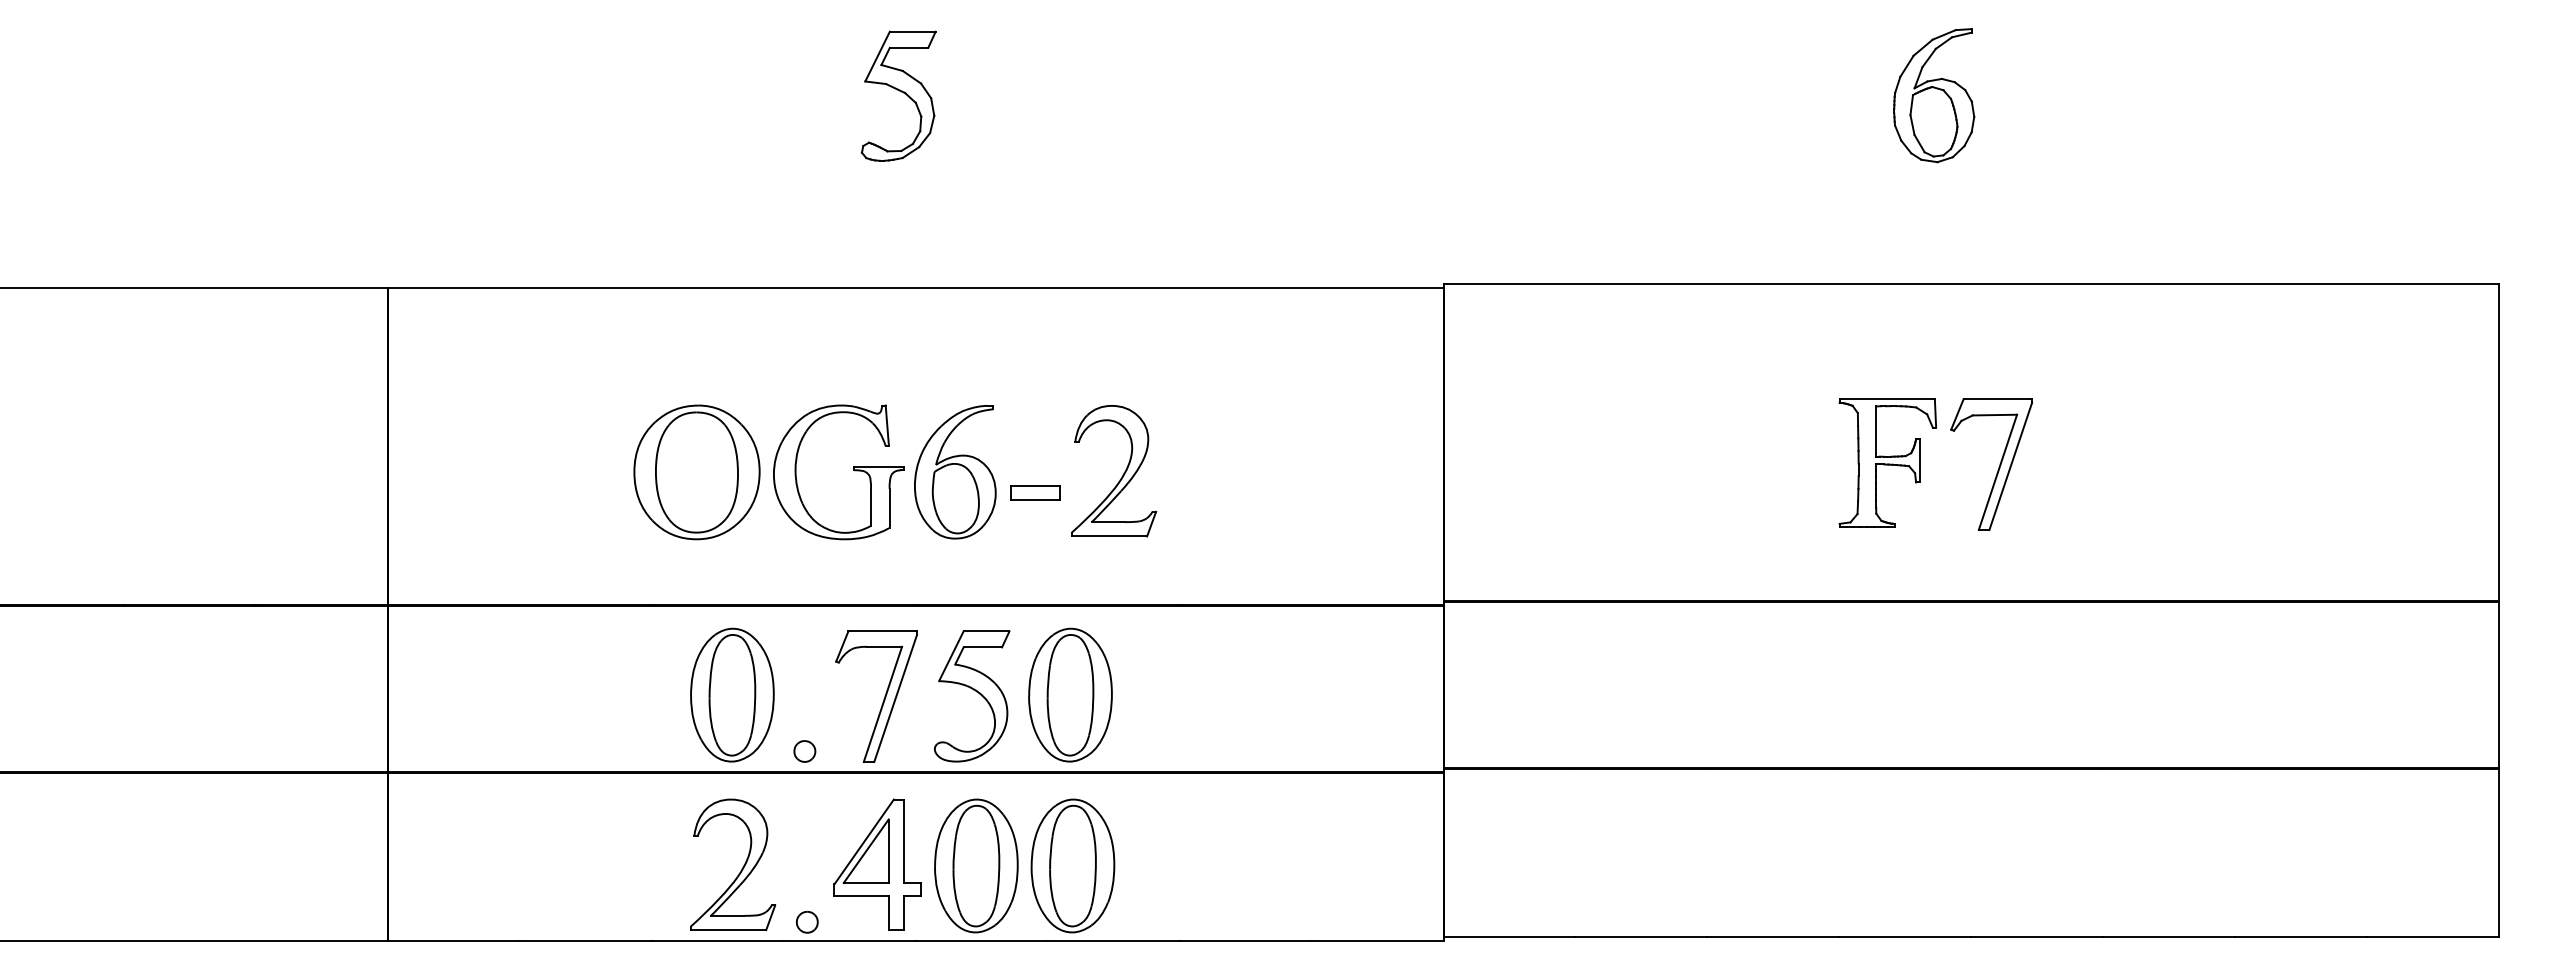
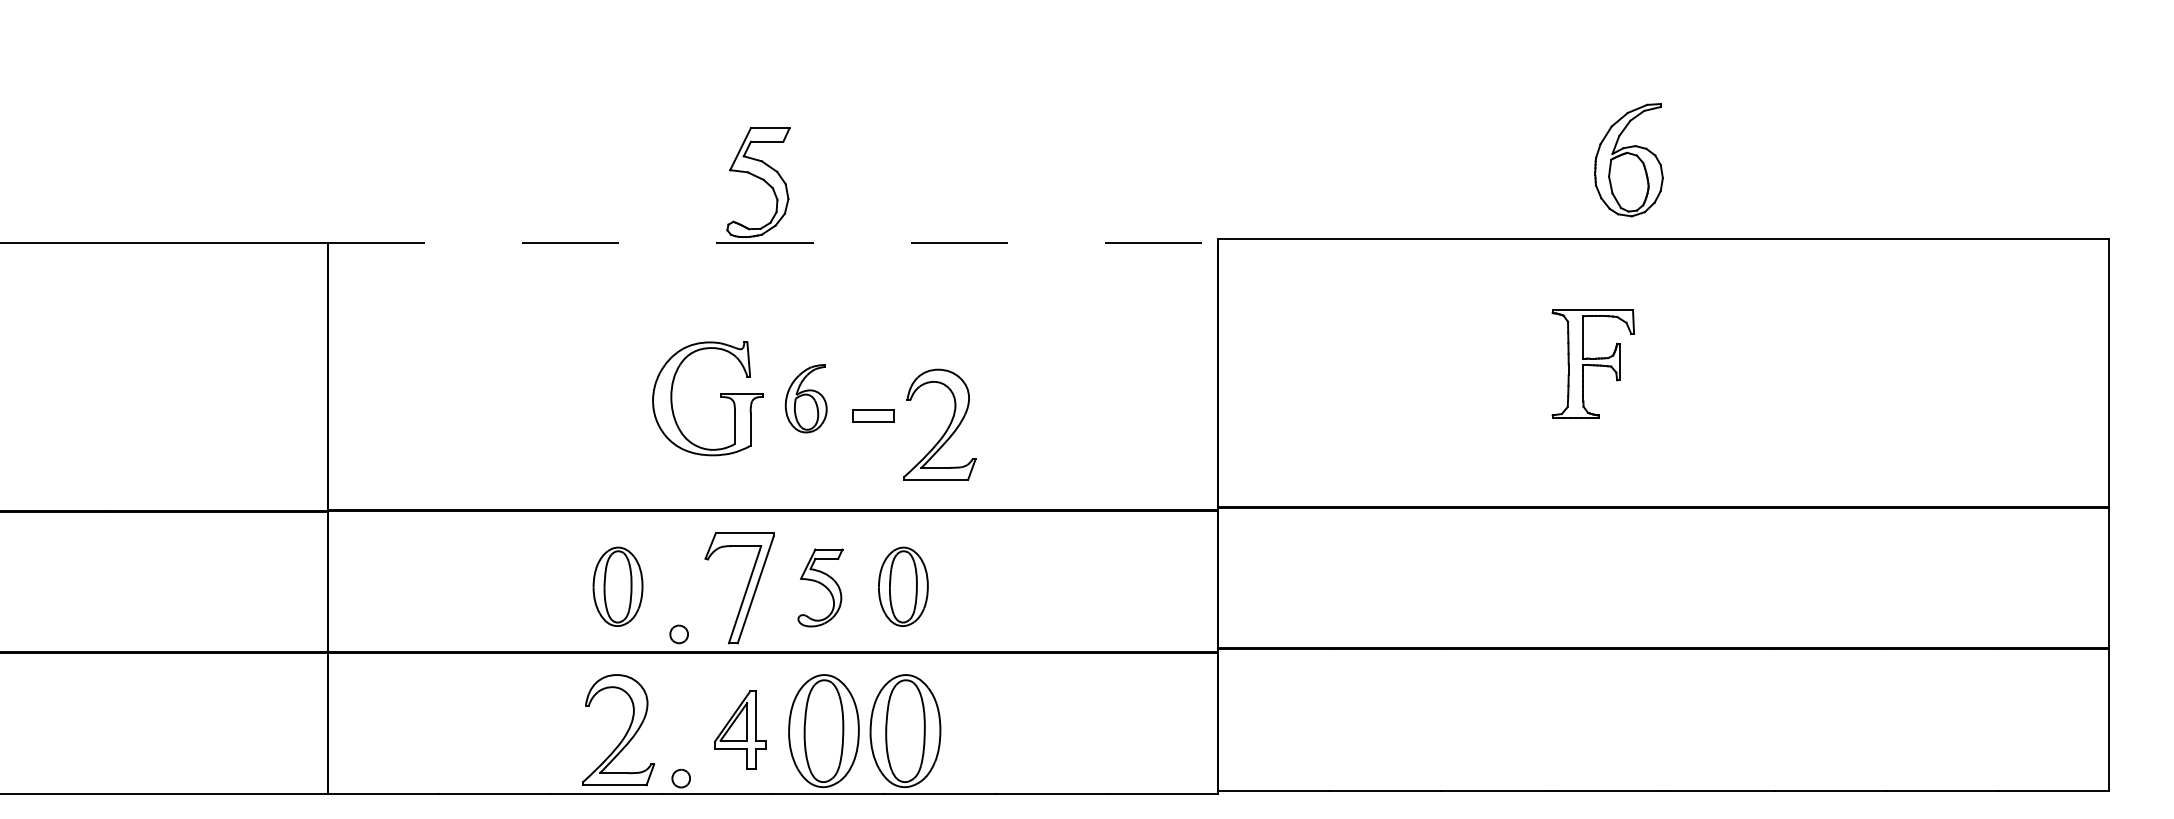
part: (898, 95) -> (758, 182), moved
part: (1934, 95) -> (1629, 160), moved
line: (915, 287) -> (772, 242), solid -> dashed
part: (1887, 462) -> (1593, 363), moved
part: (1998, 467) -> (1686, 394), removed
part: (696, 472) -> (587, 398), removed
part: (955, 472) -> (806, 398), size x0.6
part: (1121, 476) -> (946, 429), moved
part: (732, 694) -> (618, 586), size x0.7
part: (1070, 694) -> (903, 586), size x0.7
part: (972, 696) -> (820, 588), size x0.7
part: (877, 864) -> (740, 729), size x0.7

